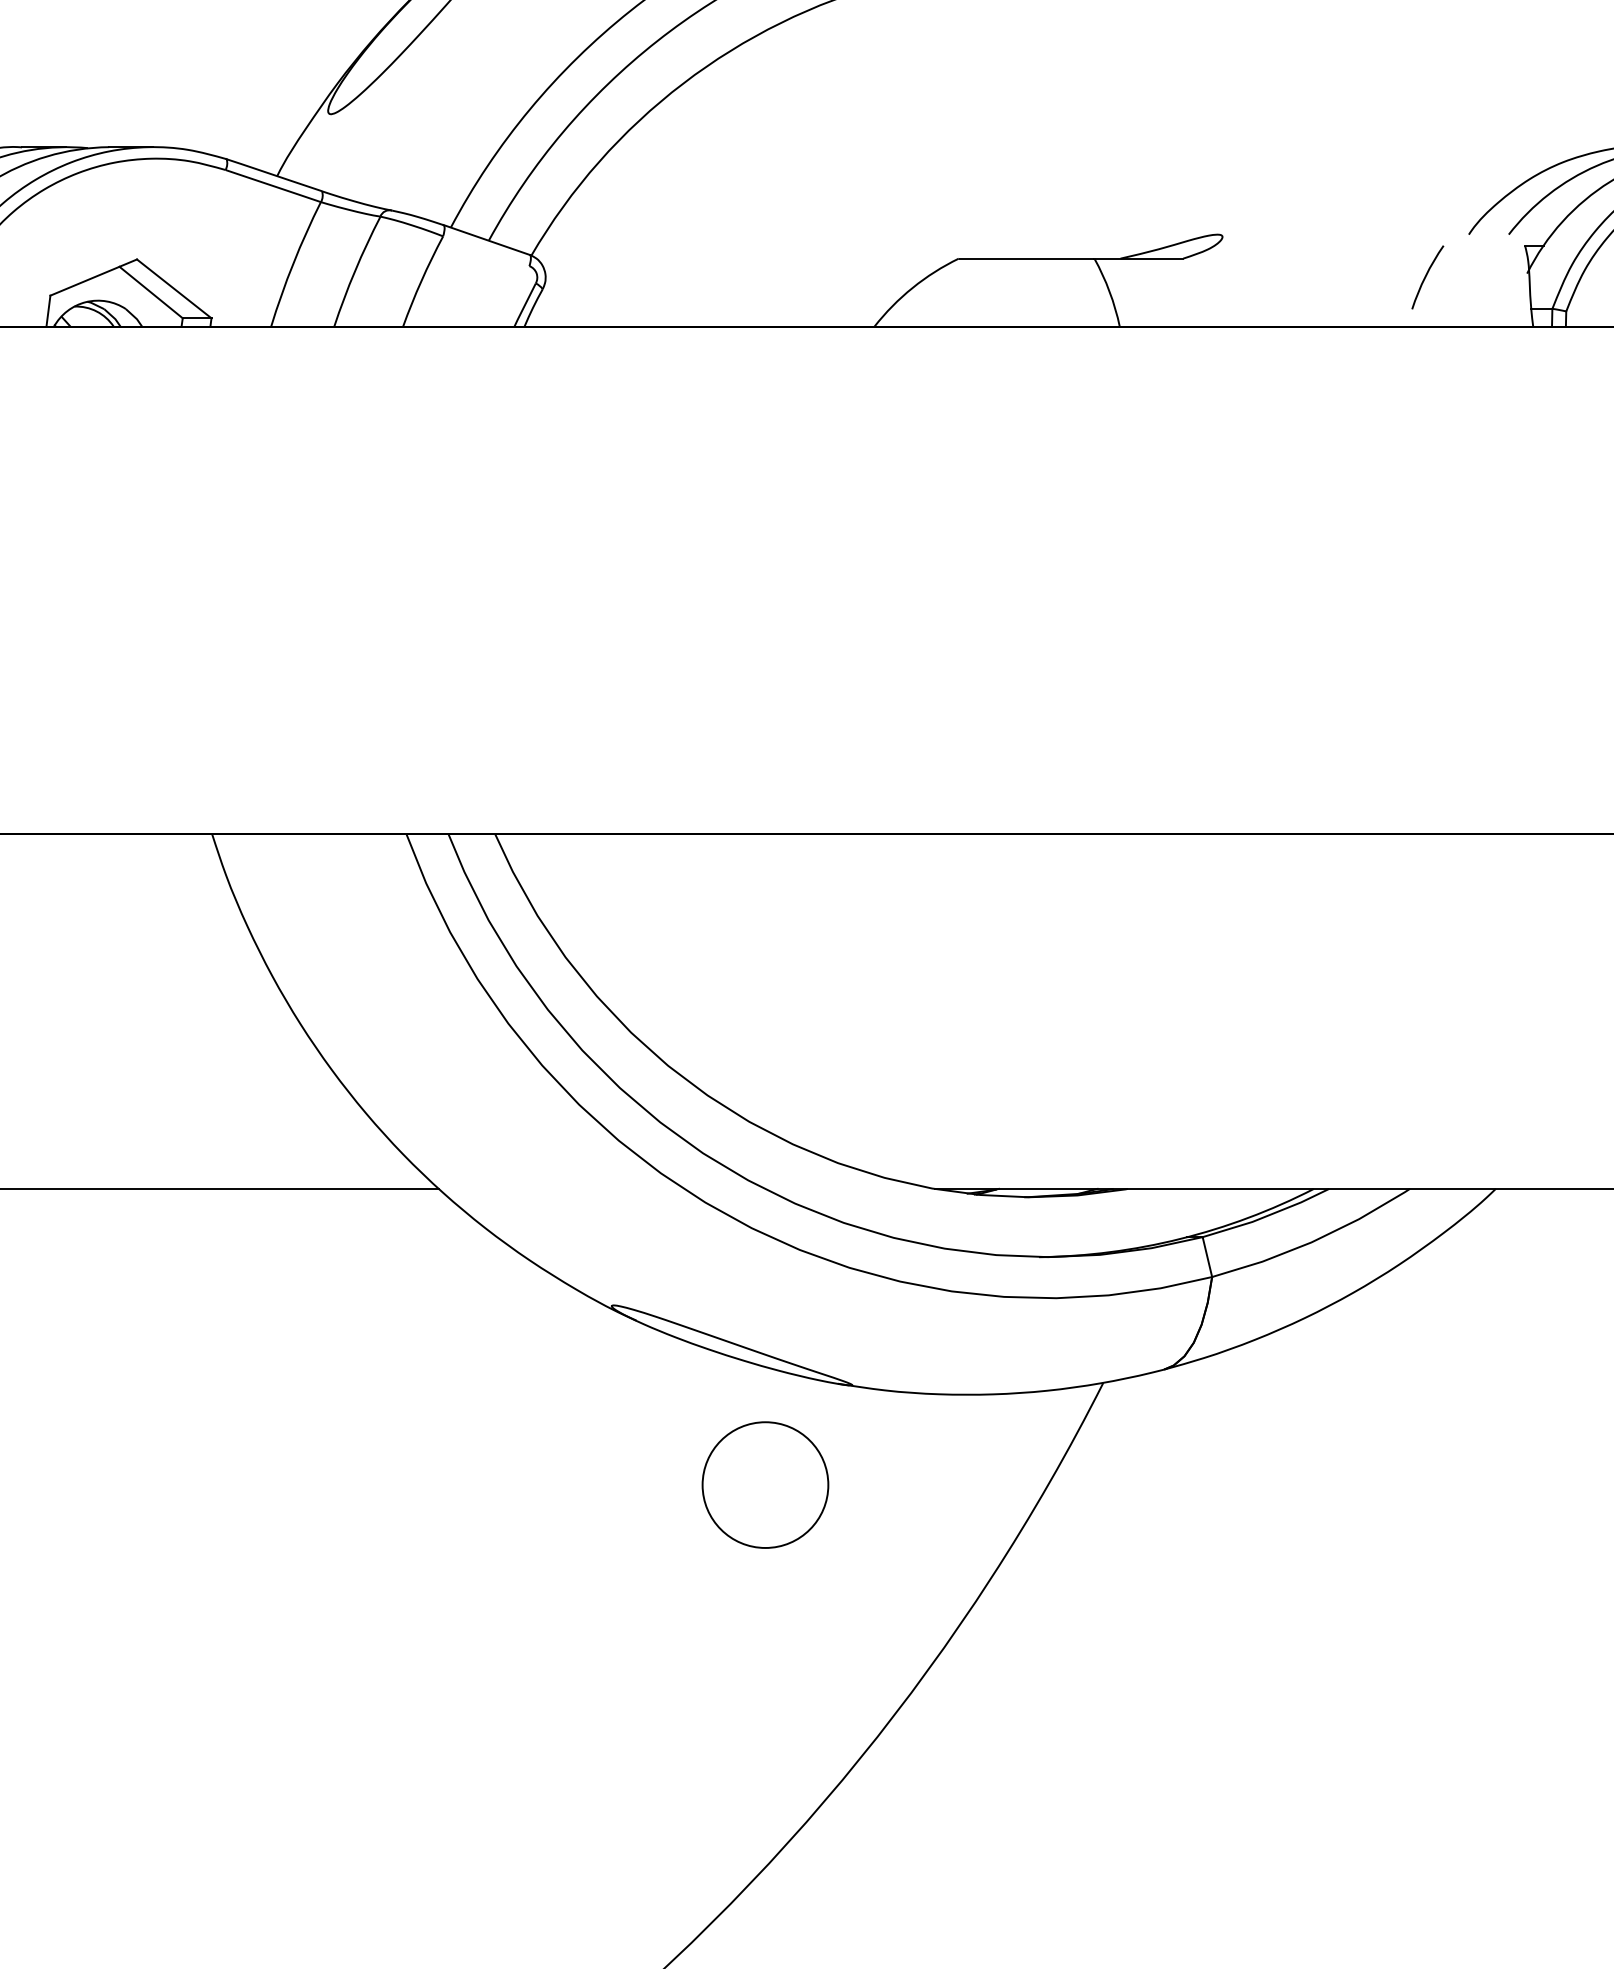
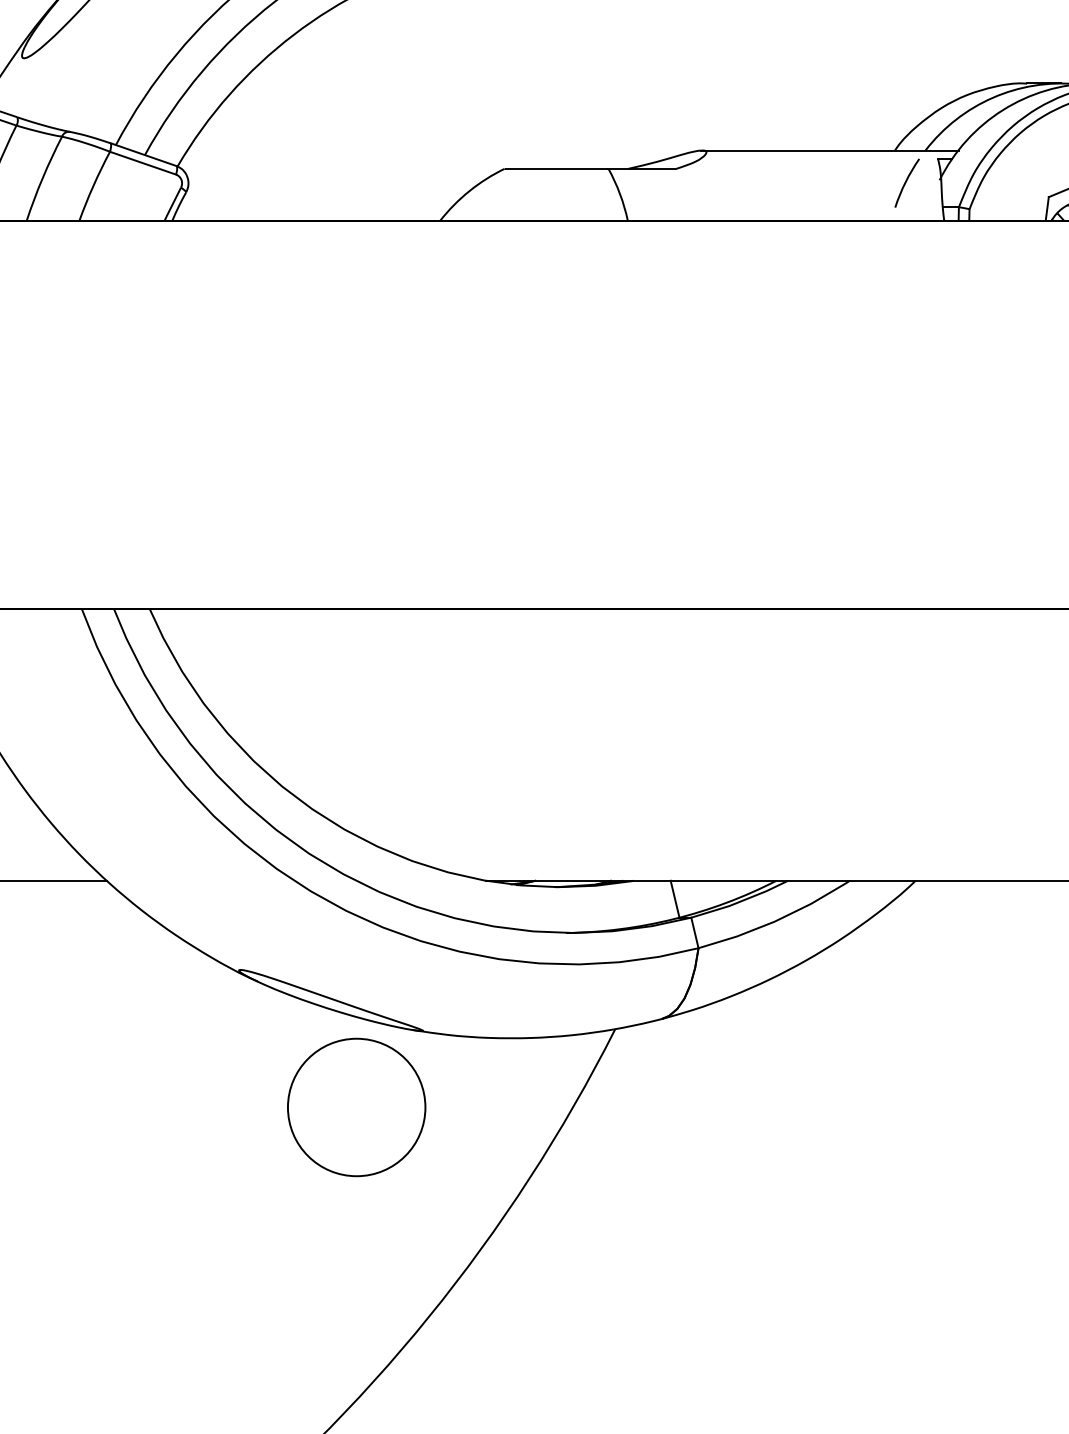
line: (1383, 234) -> (829, 150), added
line: (486, 251) -> (143, 163), added
arc: (1426, 277) -> (906, 183), moved
line: (1181, 1212) -> (675, 898), added
circle: (765, 1484) -> (356, 1106), size x1.43

